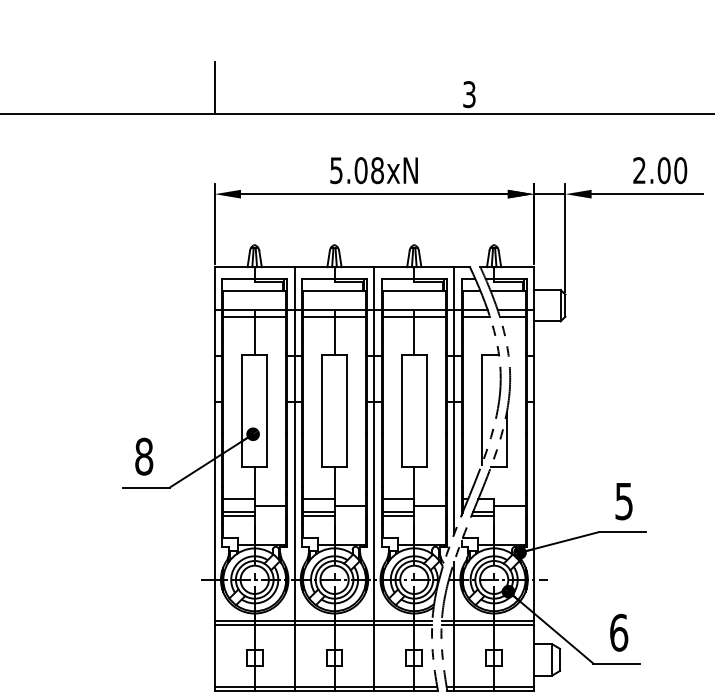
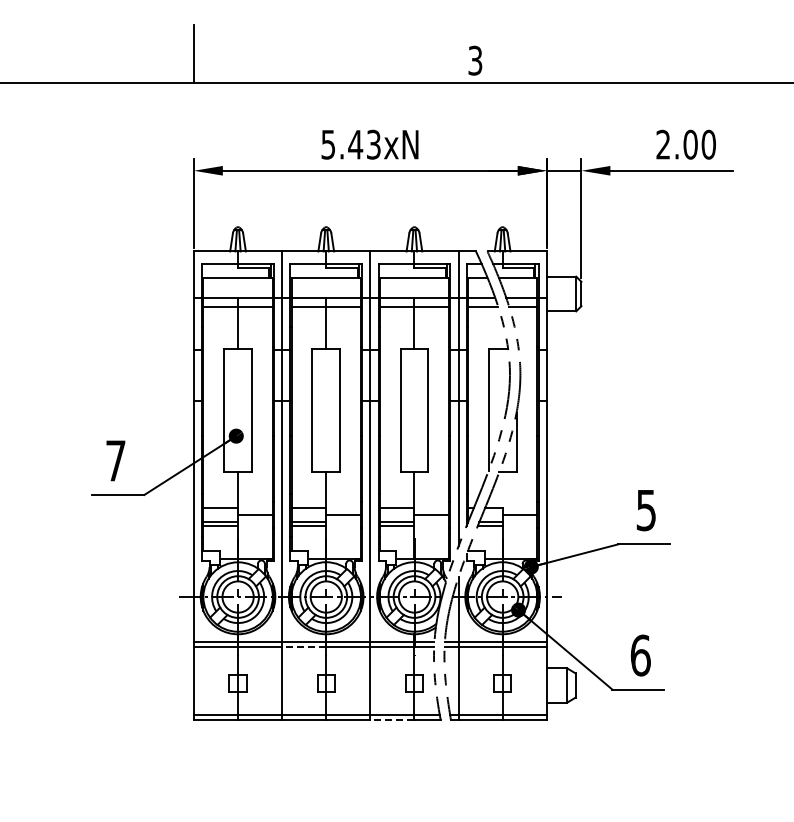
text: (369, 170) -> (364, 144), 5.08xN -> 5.43xN
text: (143, 456) -> (115, 460), 8 -> 7
line: (313, 625) -> (303, 647), solid -> dashed
line: (393, 691) -> (391, 720), solid -> dashed

